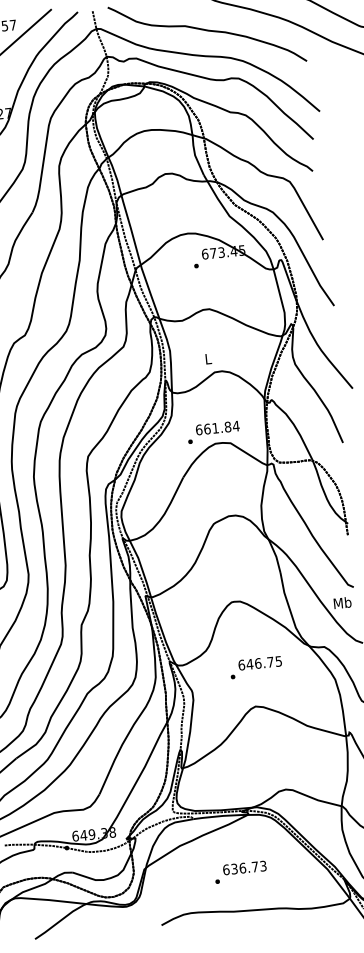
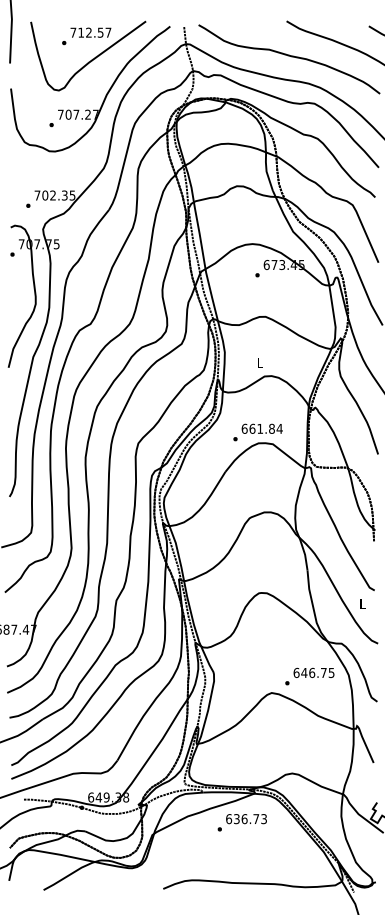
text: (342, 603) -> (362, 604), Mb -> L
text: (255, 667) -> (309, 676), moved
text: (239, 872) -> (241, 822), moved

